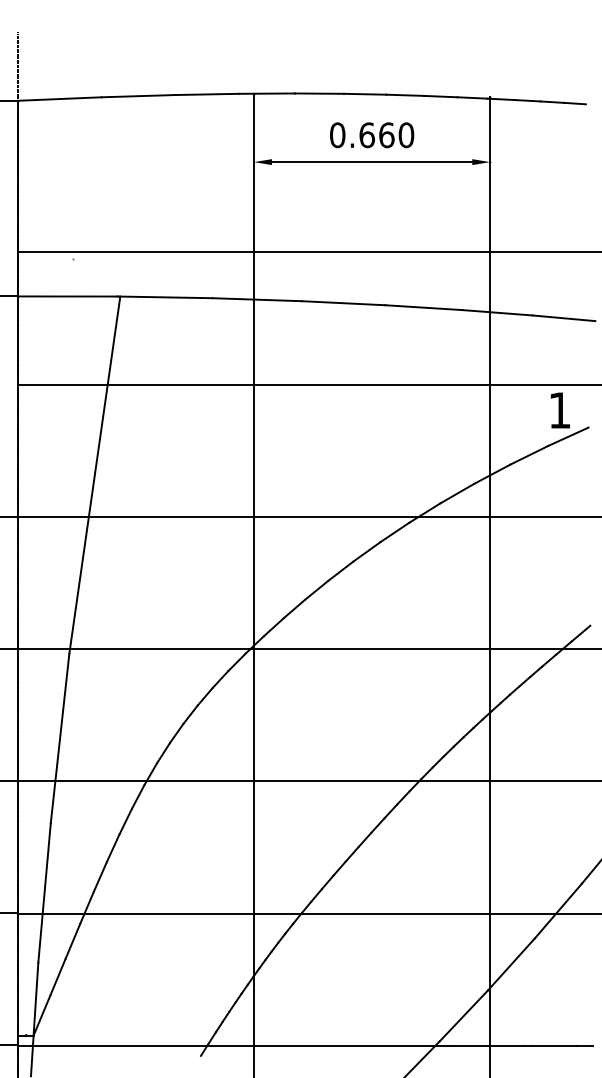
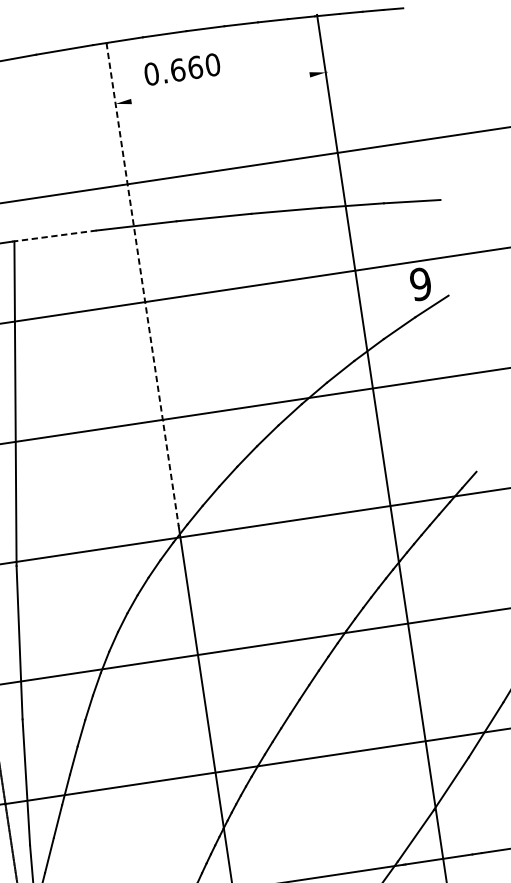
text: (372, 135) -> (182, 69), moved
line: (371, 162) -> (220, 88), removed
line: (165, 297) -> (54, 236), solid -> dashed
line: (254, 365) -> (143, 284), solid -> dashed
text: (559, 410) -> (420, 284), 1 -> 9

